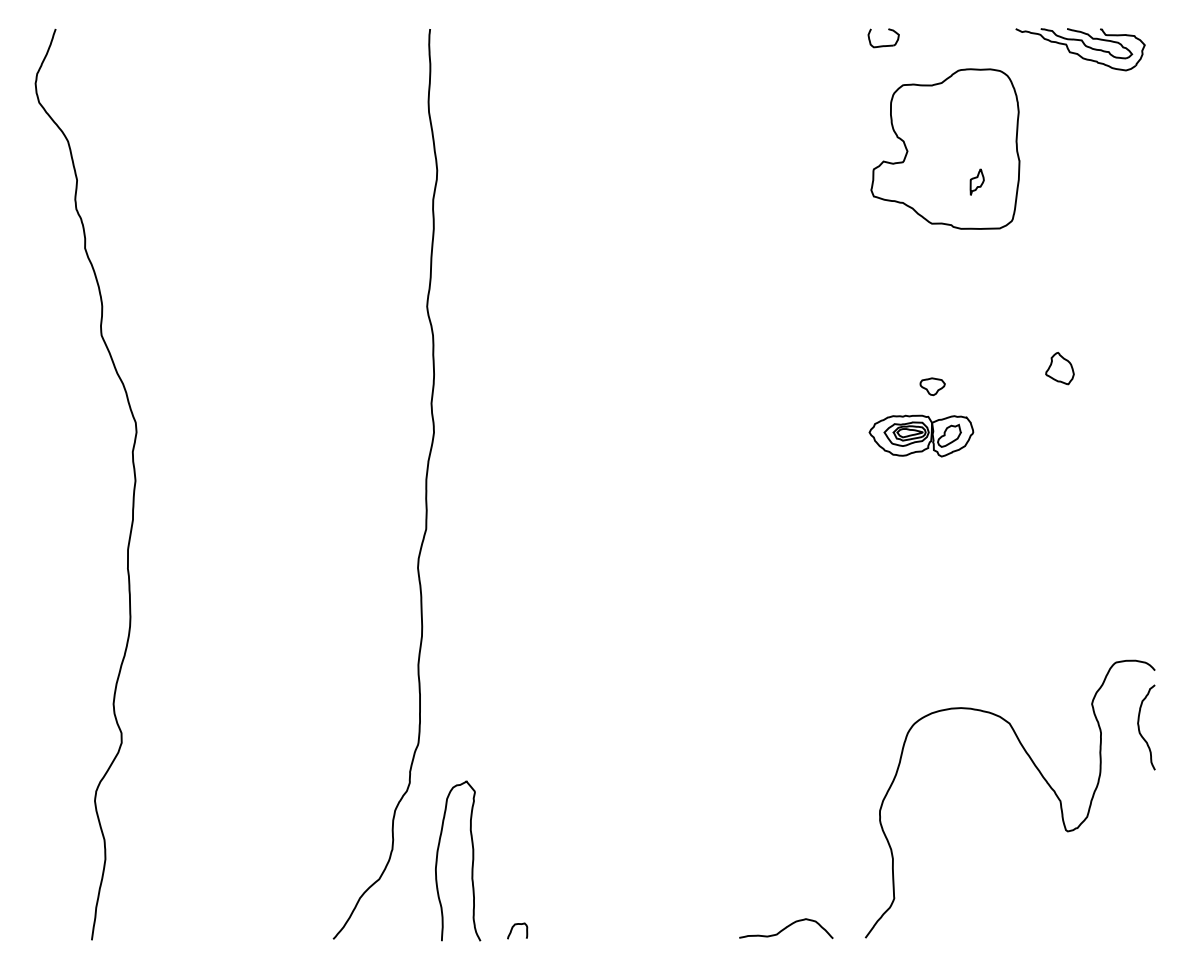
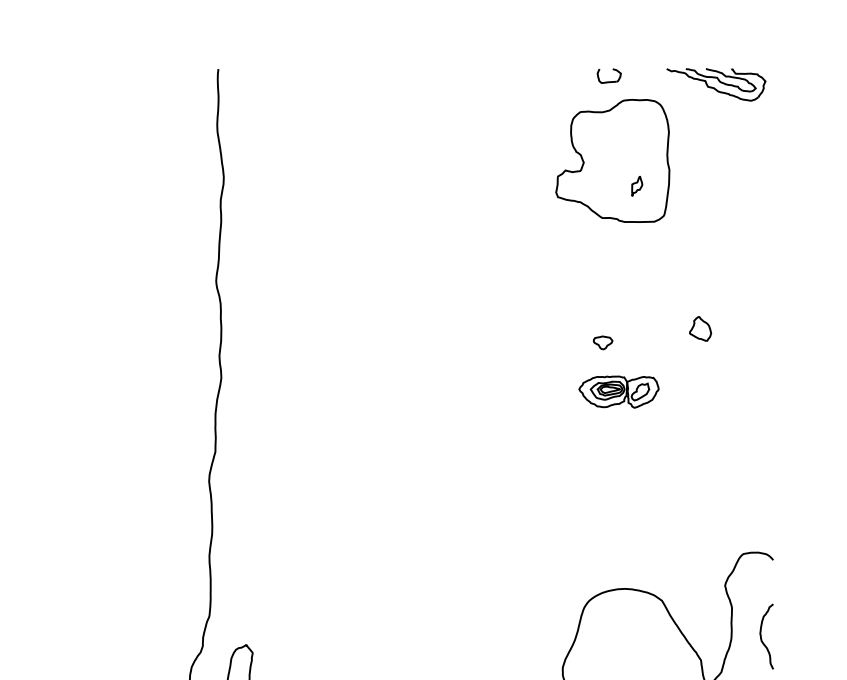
part: (883, 45) -> (609, 81), moved
part: (921, 435) -> (619, 391), moved
curve: (1140, 730) -> (762, 638), moved

